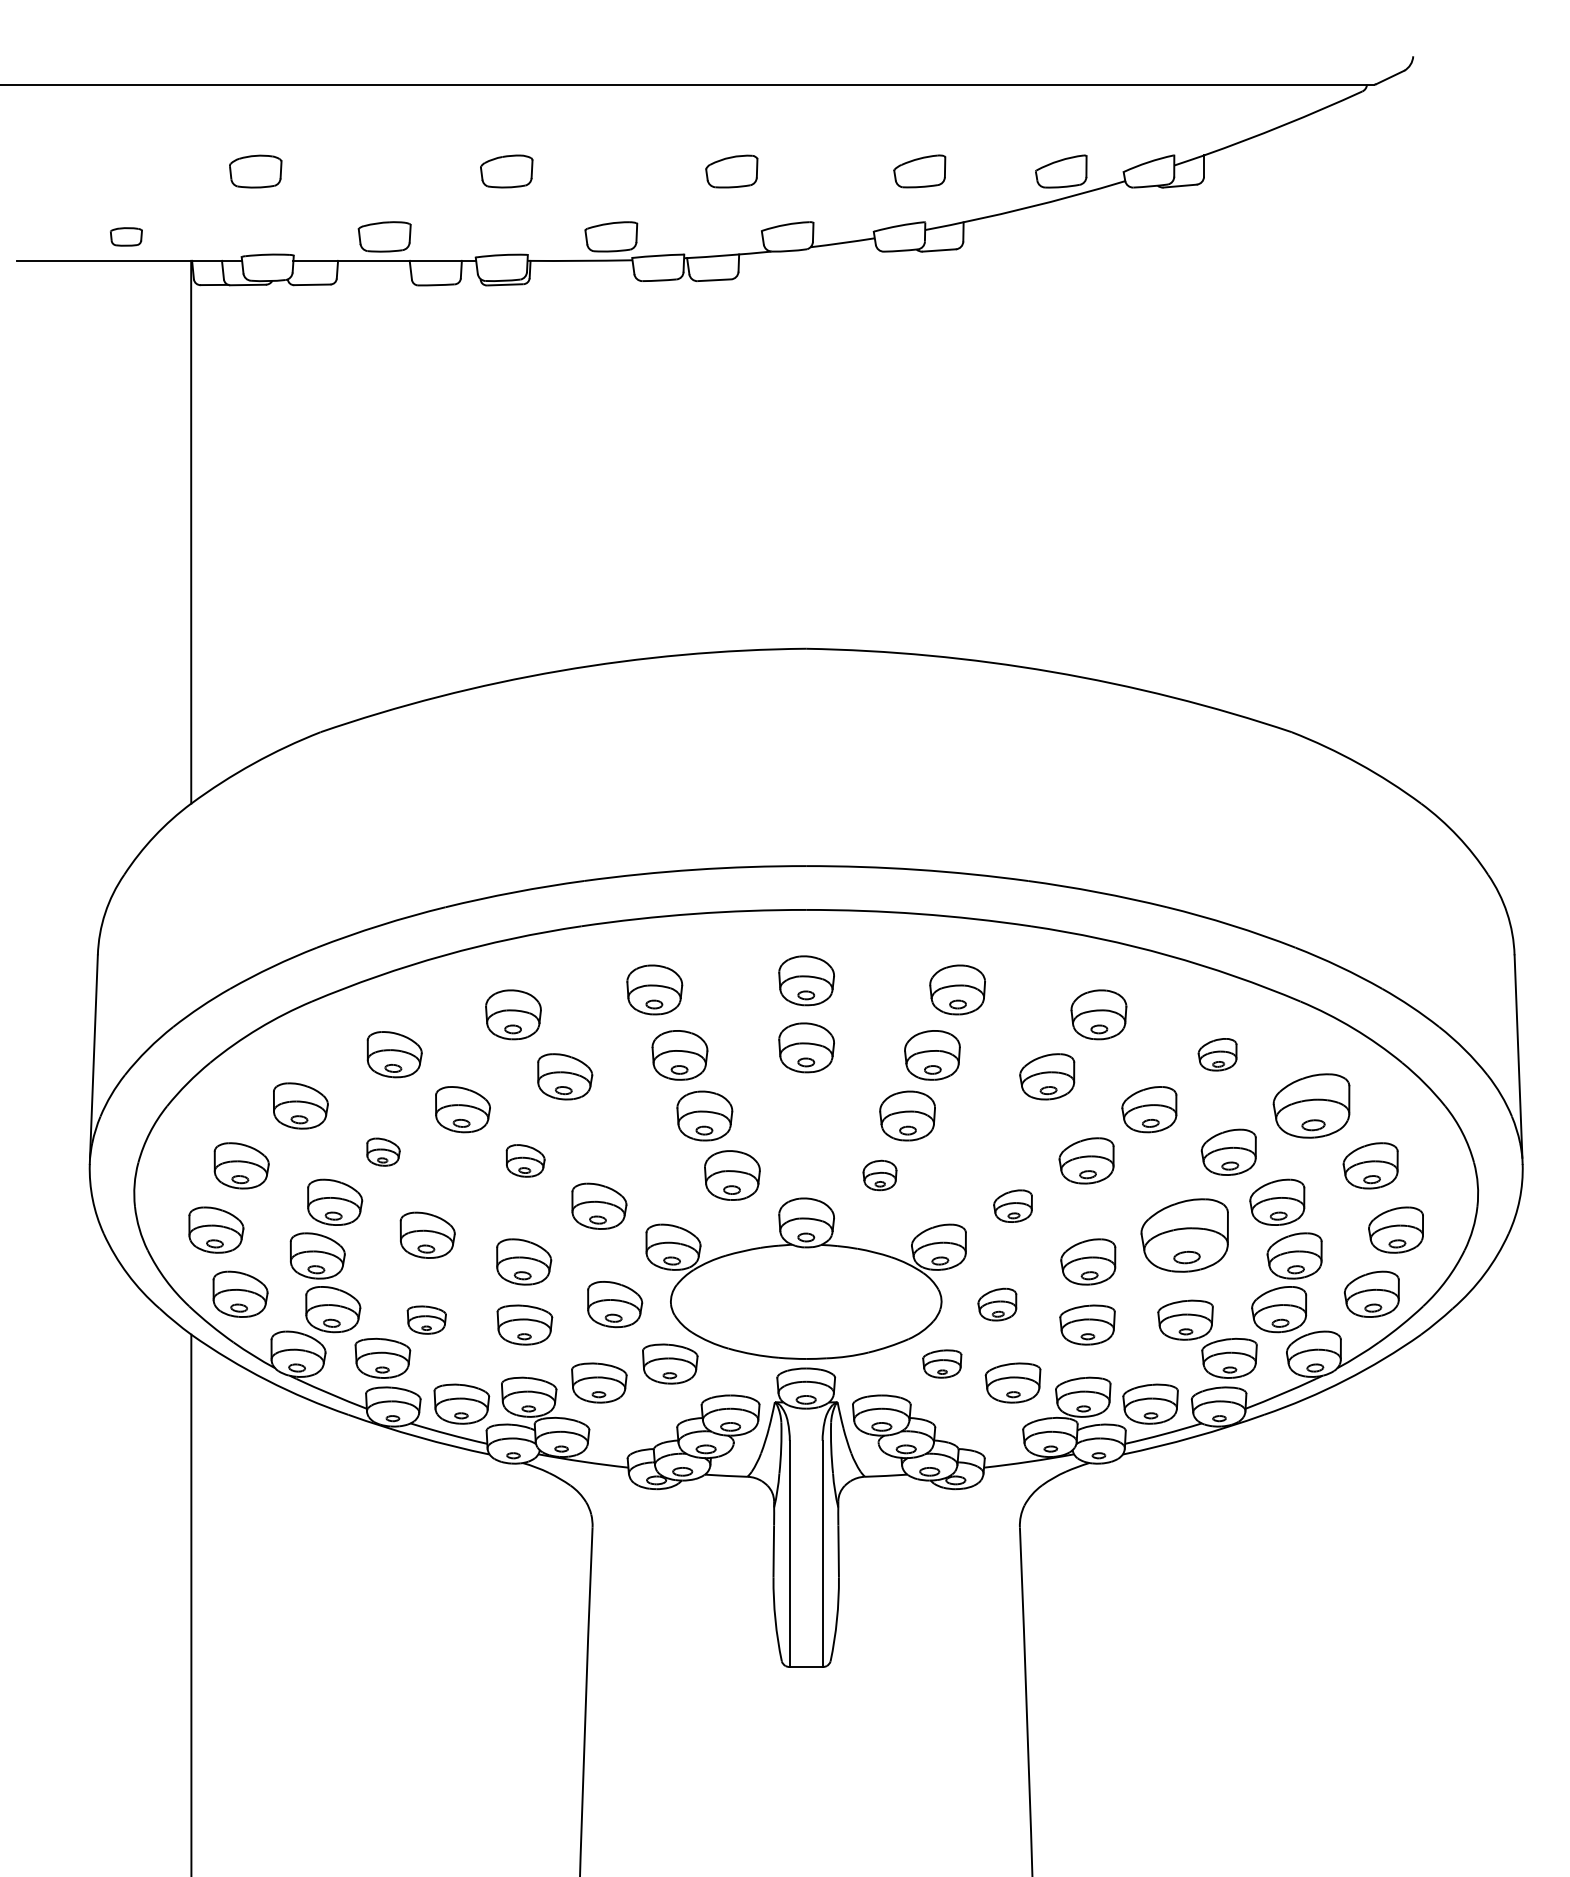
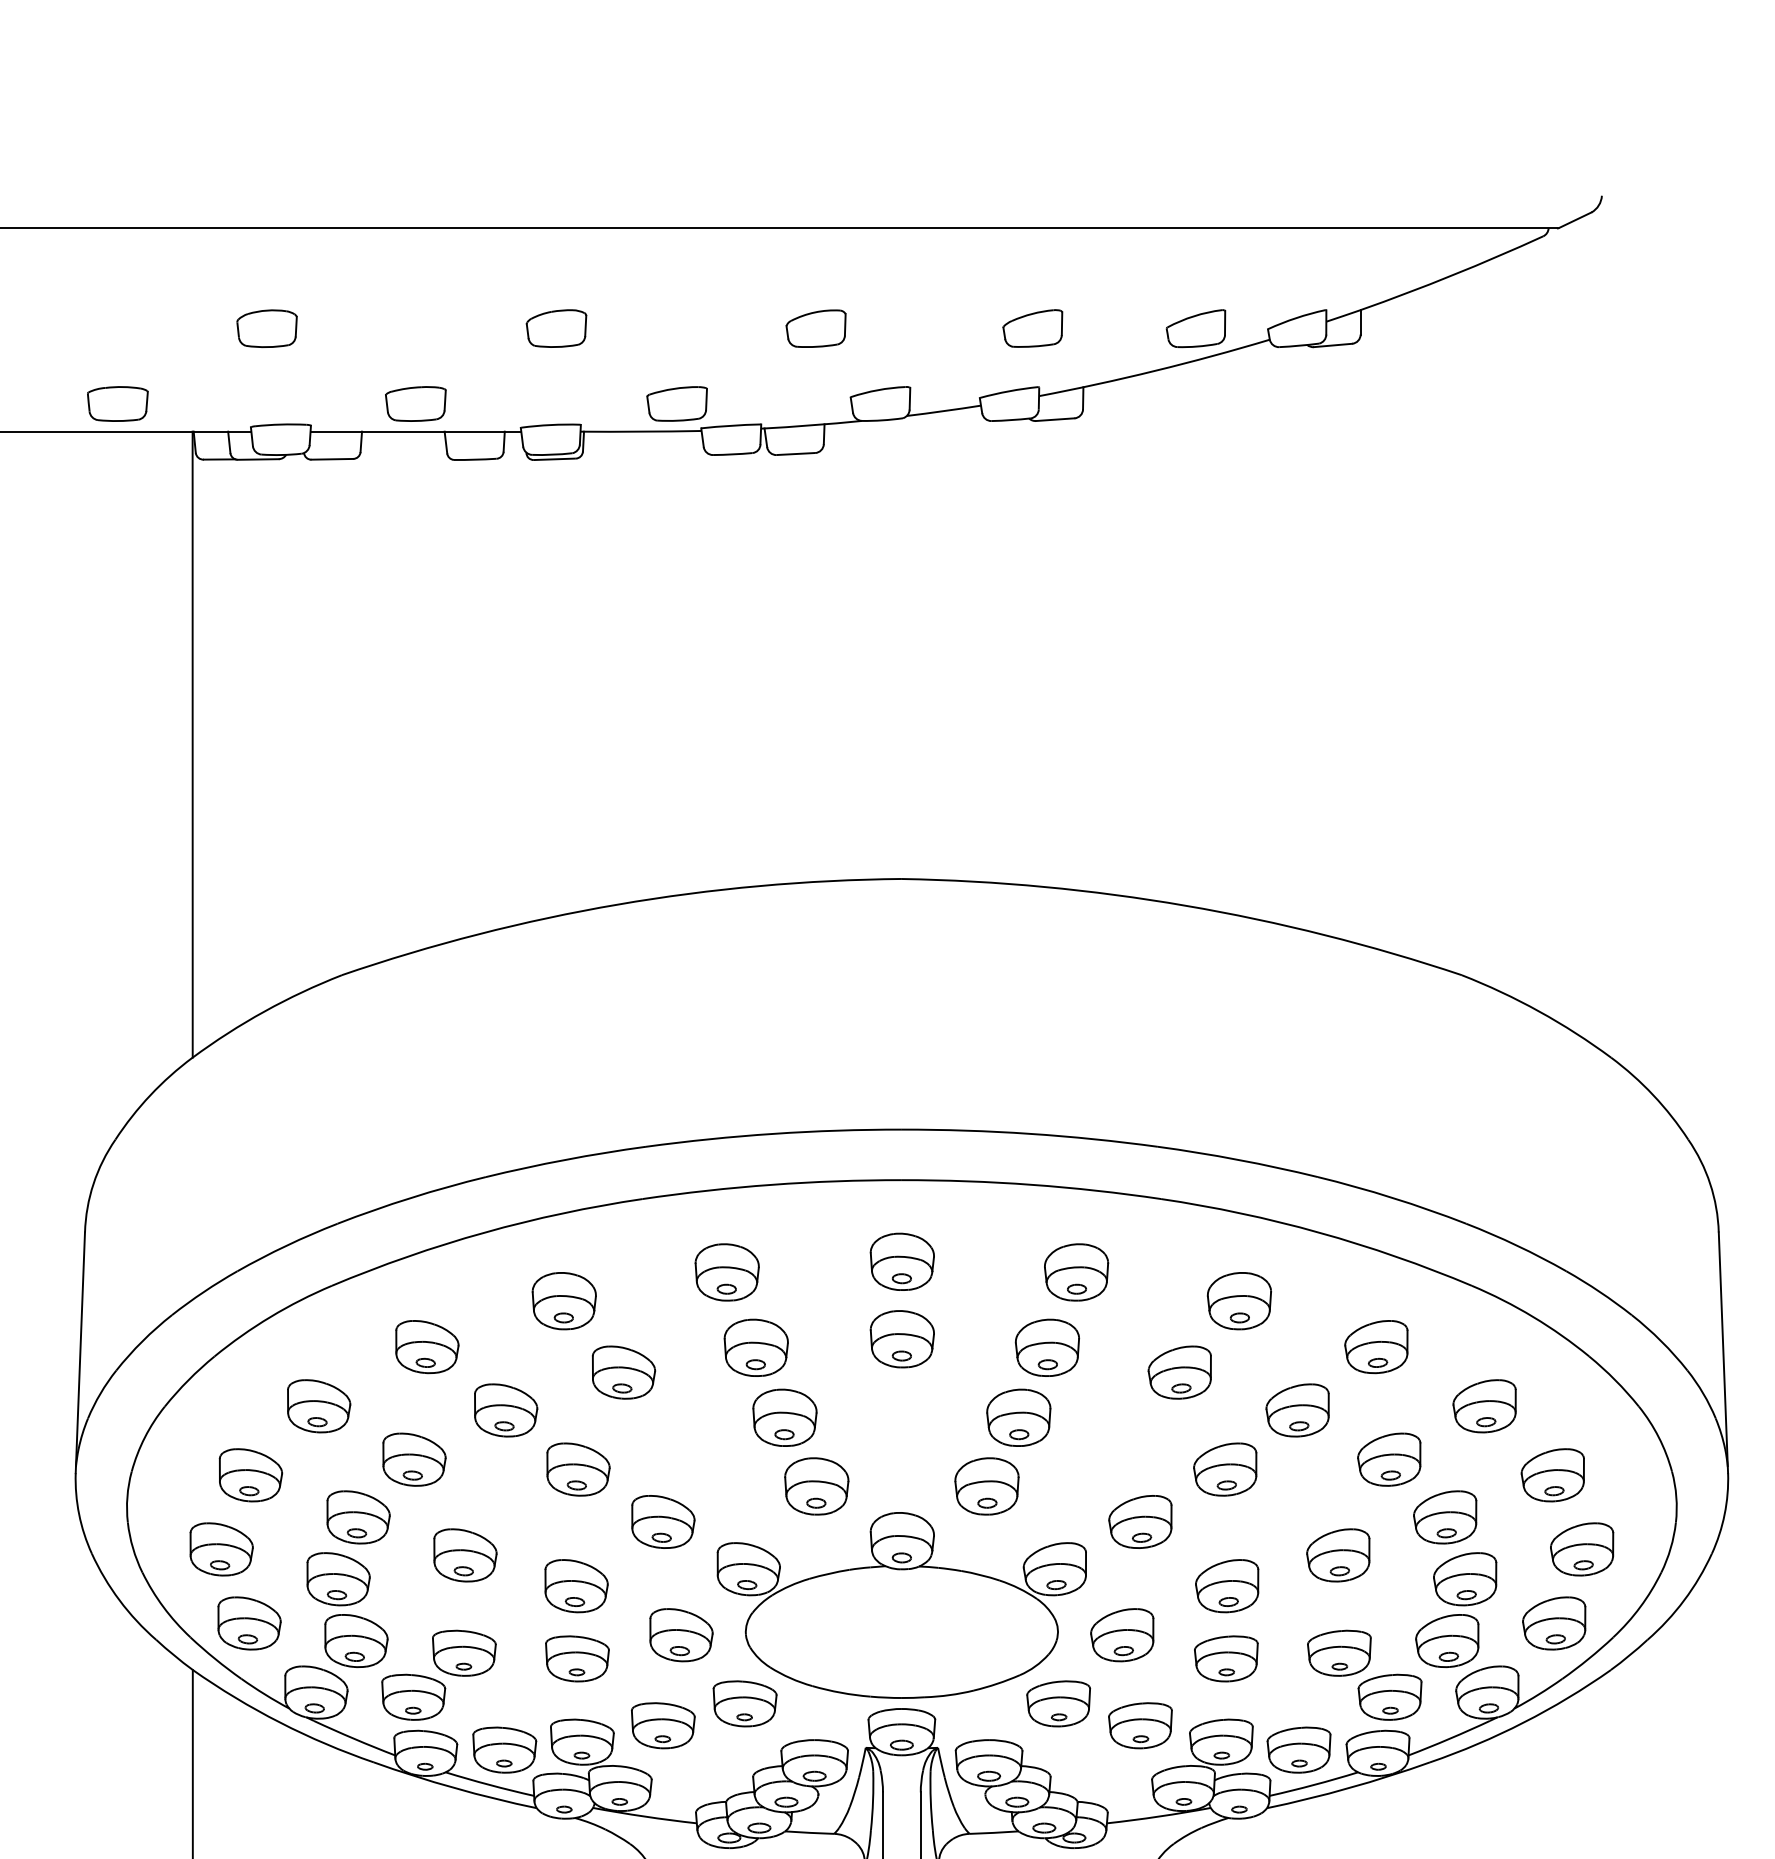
part: (126, 236) -> (118, 403), size x1.67
part: (1217, 1054) -> (1376, 1346), size x1.43
part: (1311, 1105) -> (1484, 1405), size x0.71
part: (383, 1151) -> (414, 1458), size x1.67
part: (525, 1160) -> (578, 1469), size x1.43
part: (879, 1175) -> (986, 1486), size x1.67
part: (1012, 1205) -> (1139, 1521), size x1.43
part: (1184, 1234) -> (1338, 1554), size x0.62
part: (997, 1304) -> (1122, 1635), size x1.43
part: (426, 1319) -> (463, 1652), size x1.43
part: (942, 1363) -> (1059, 1703), size x1.43

